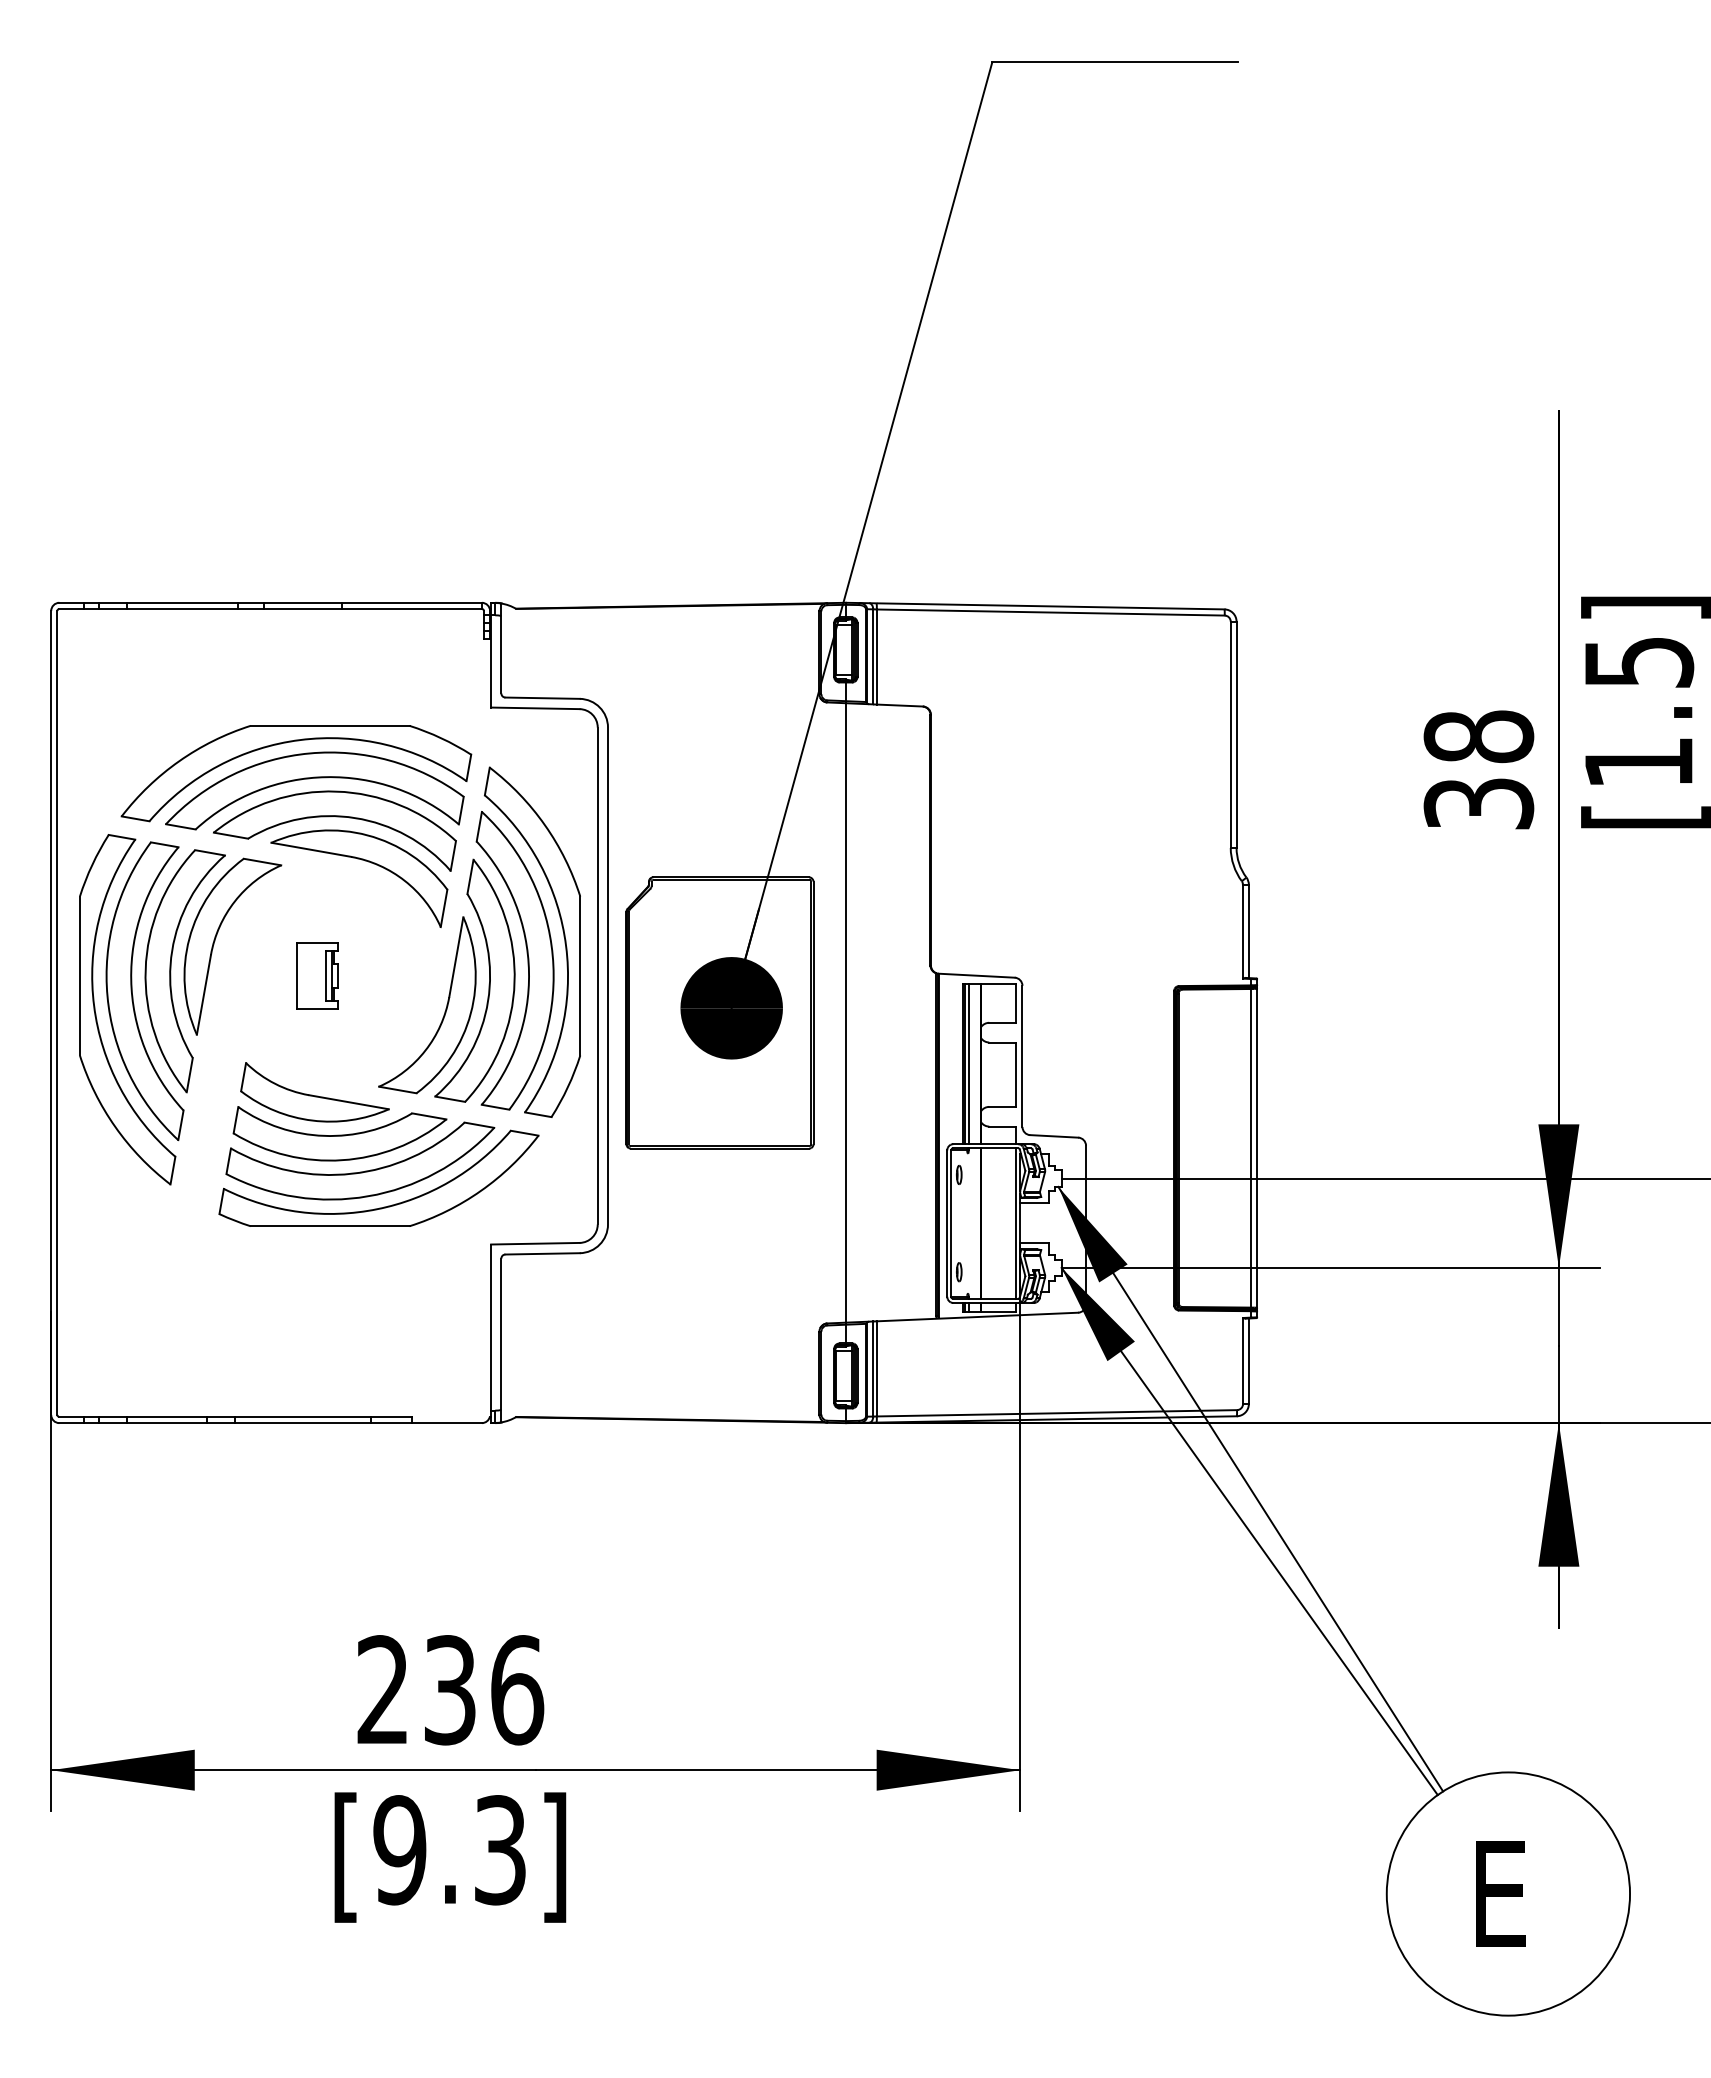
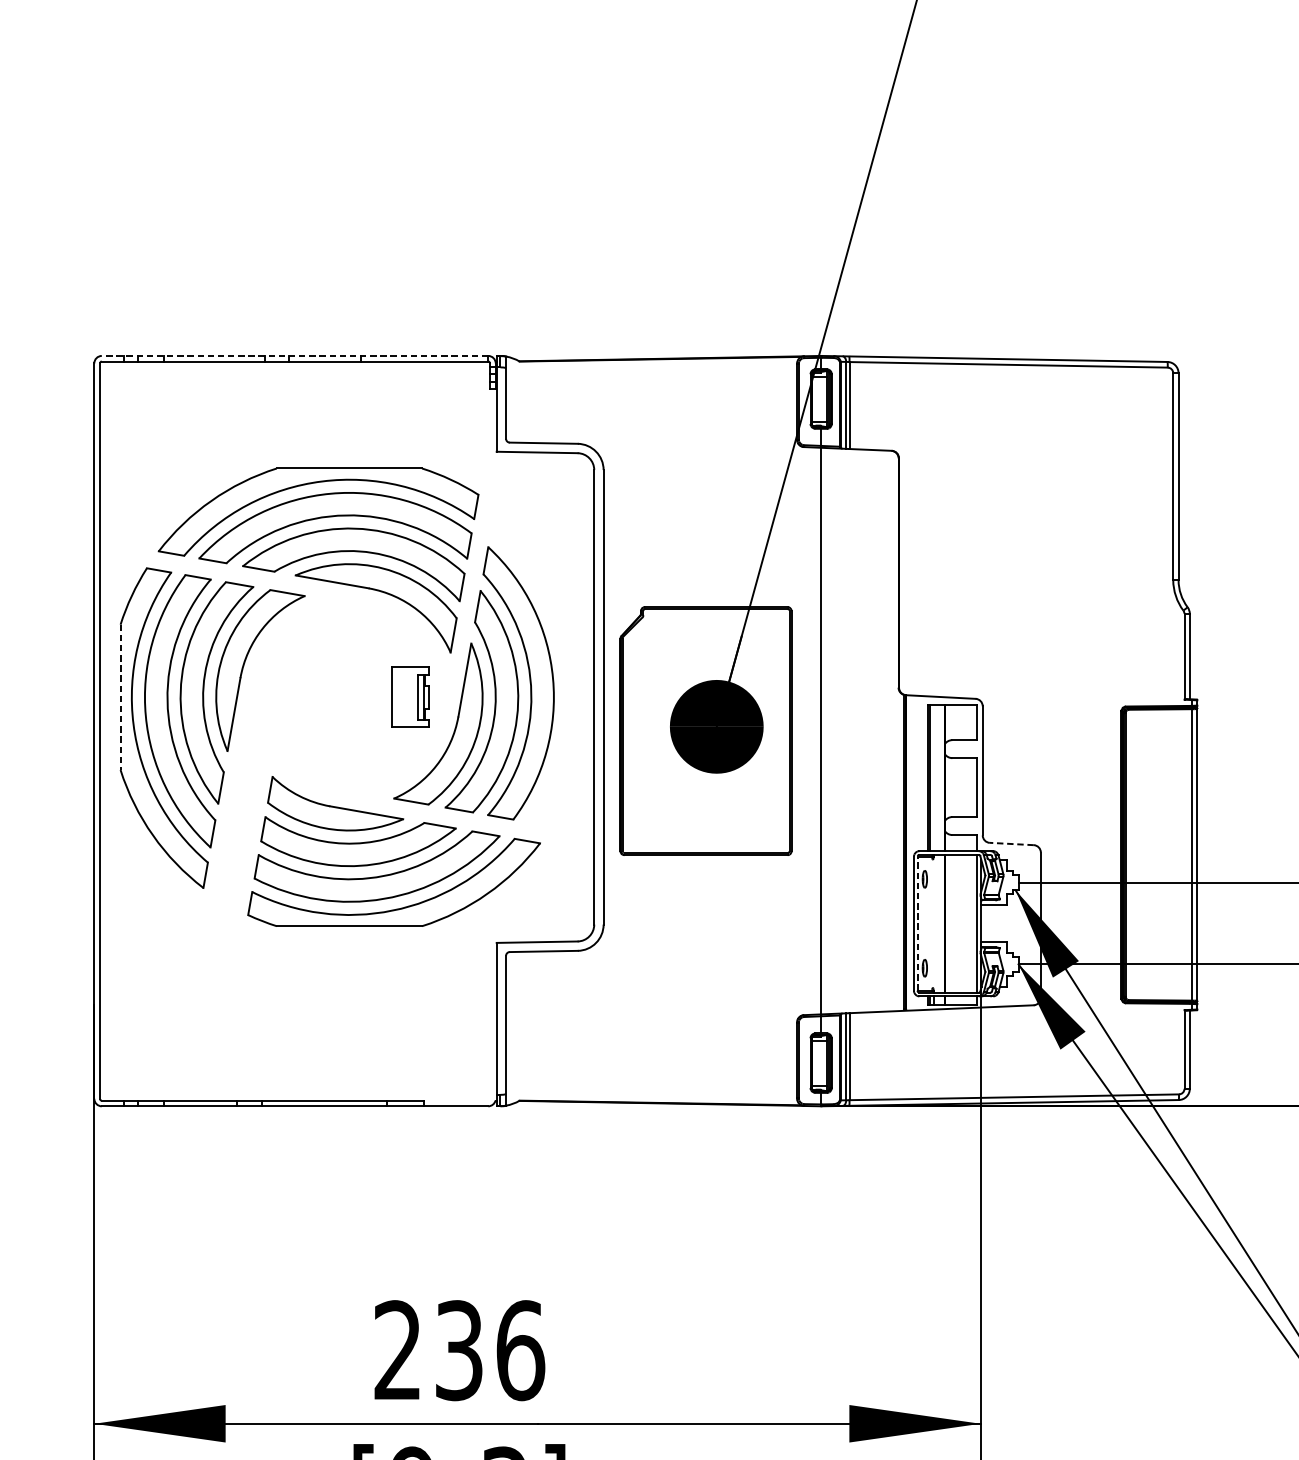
line: (270, 602) -> (294, 355), solid -> dashed
part: (563, 937) -> (562, 662), removed
part: (317, 975) -> (410, 696), moved
line: (79, 976) -> (120, 697), solid -> dashed
line: (968, 1064) -> (933, 778), removed
line: (1053, 1136) -> (1011, 844), solid -> dashed
line: (951, 1223) -> (917, 923), solid -> dashed

